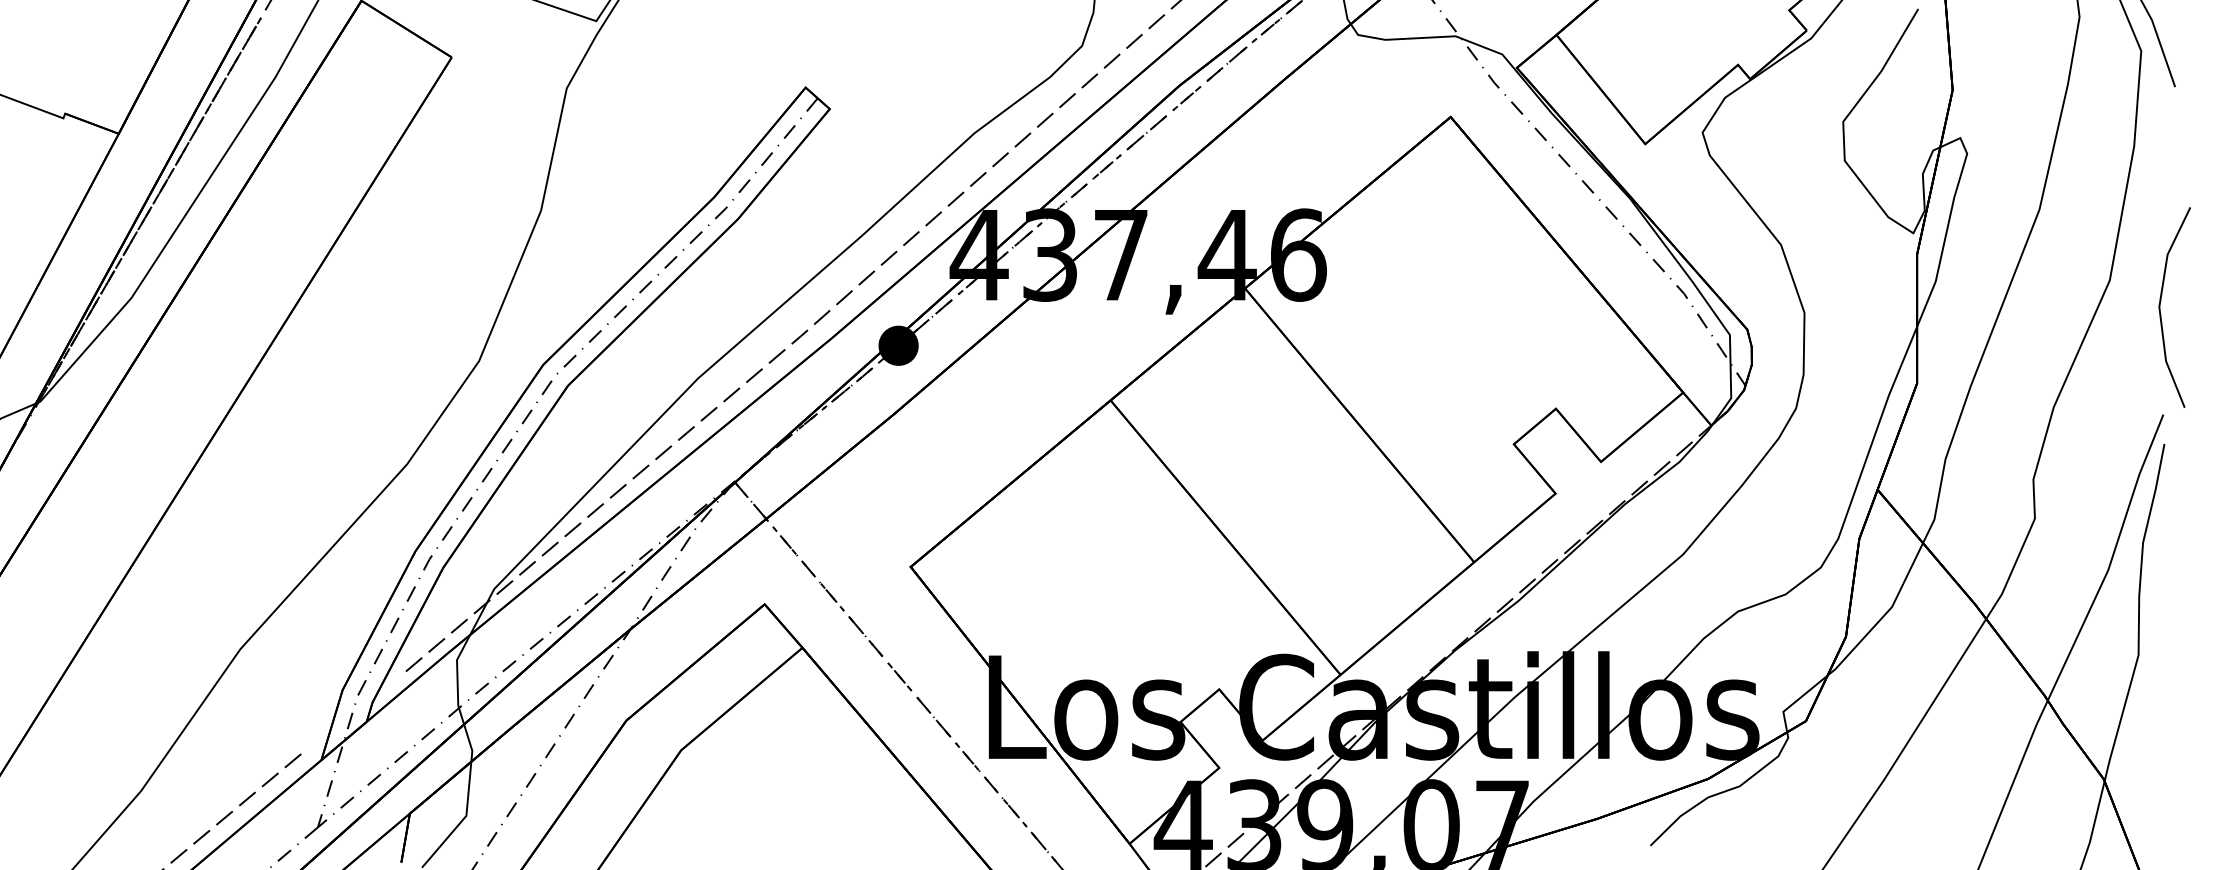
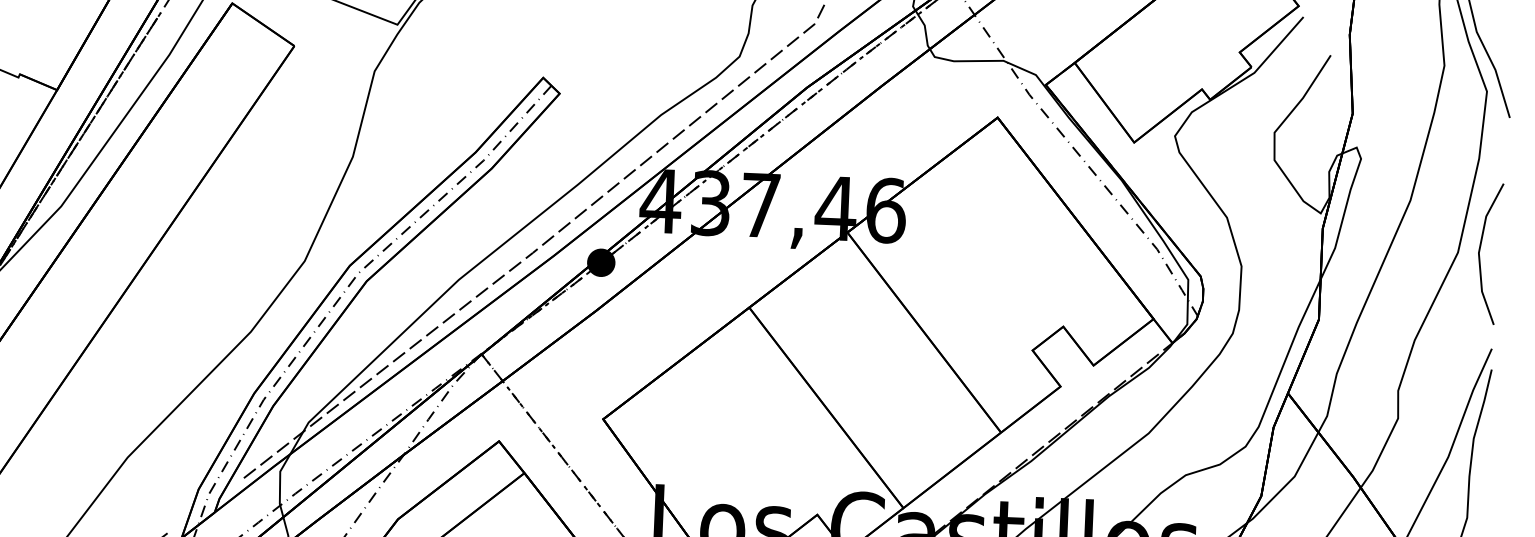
line: (2160, 307) -> (1479, 253), moved

